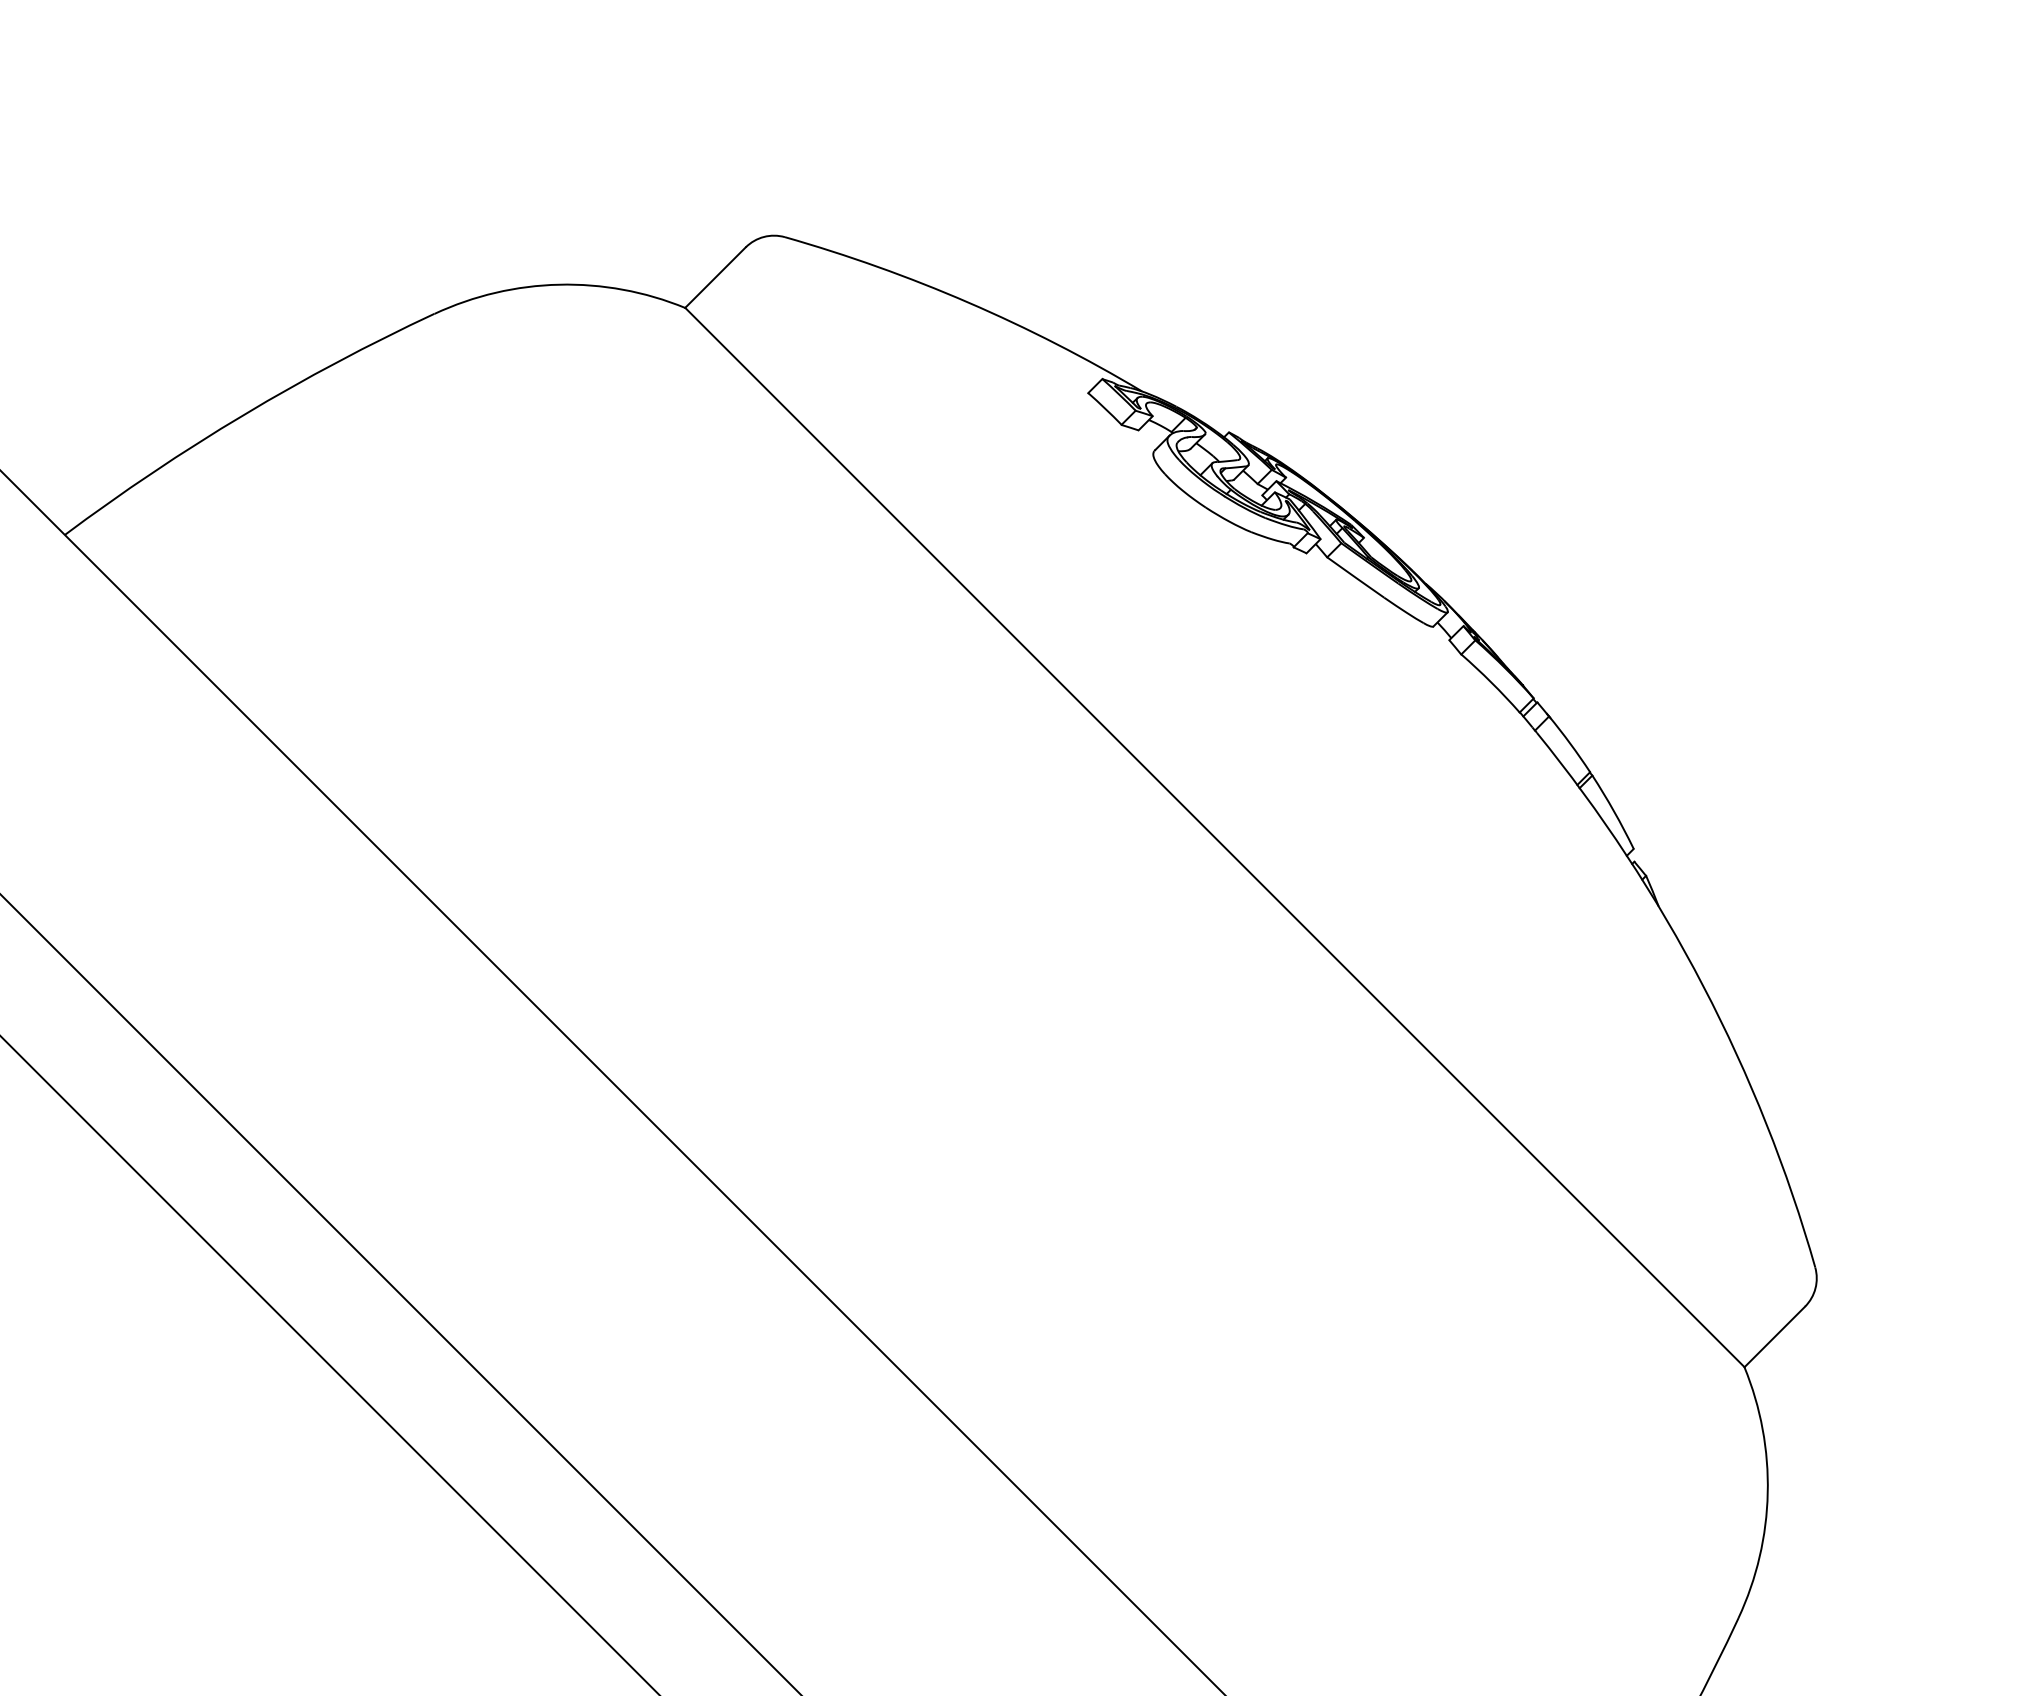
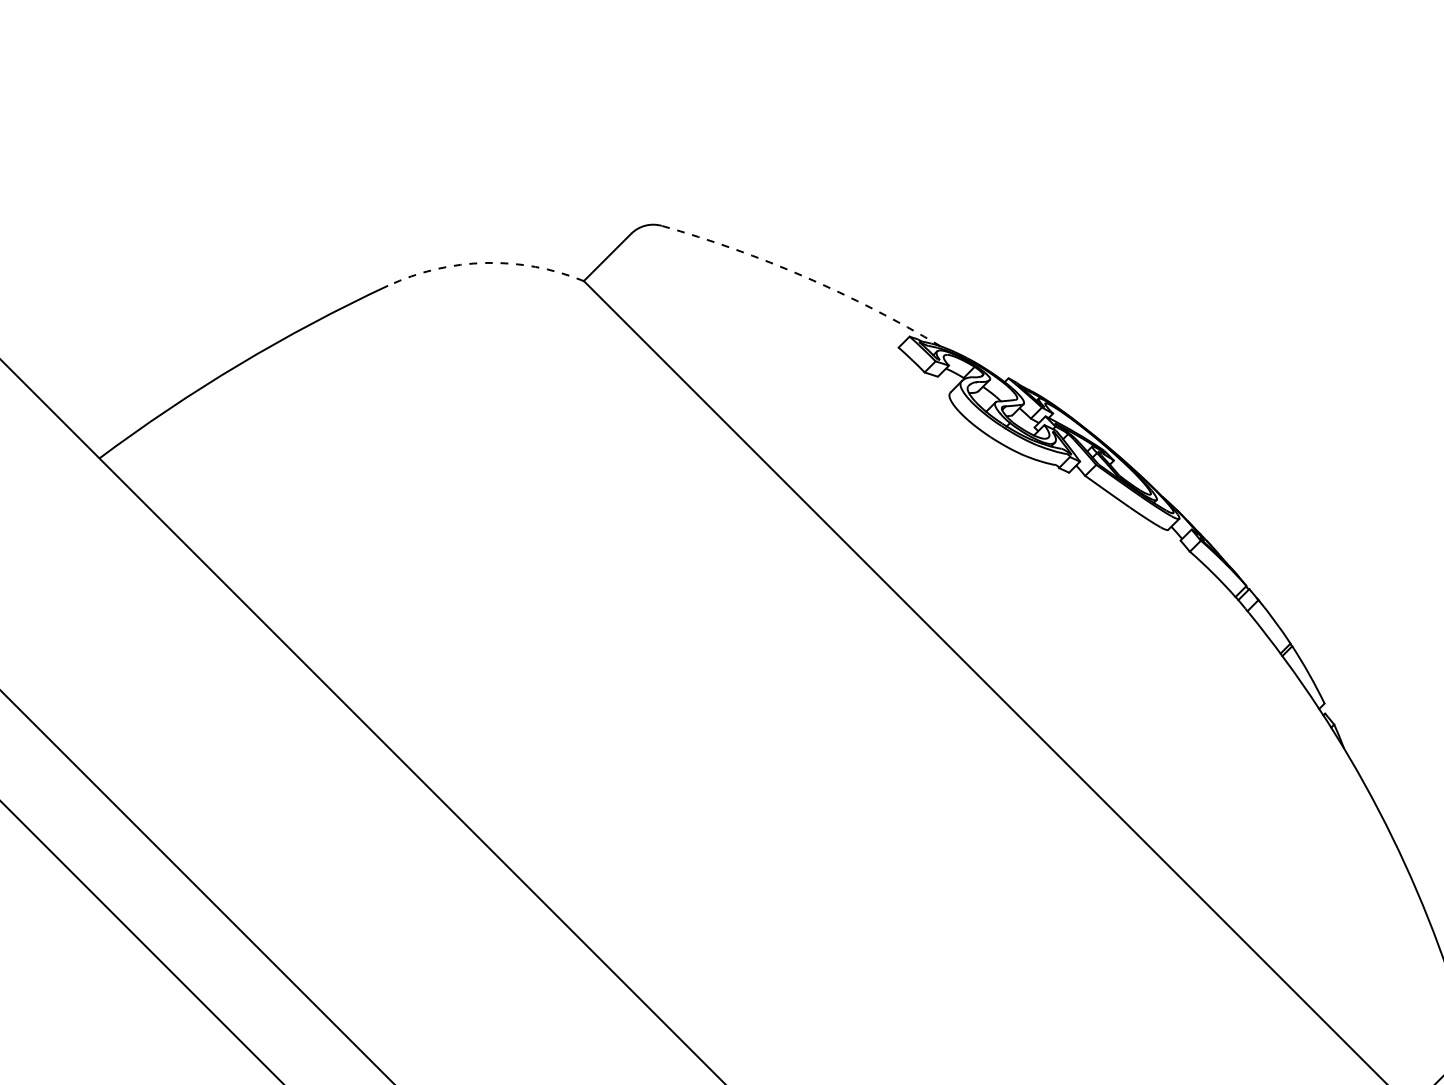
arc: (559, 284) -> (485, 262), solid -> dashed
arc: (968, 302) -> (805, 276), solid -> dashed

